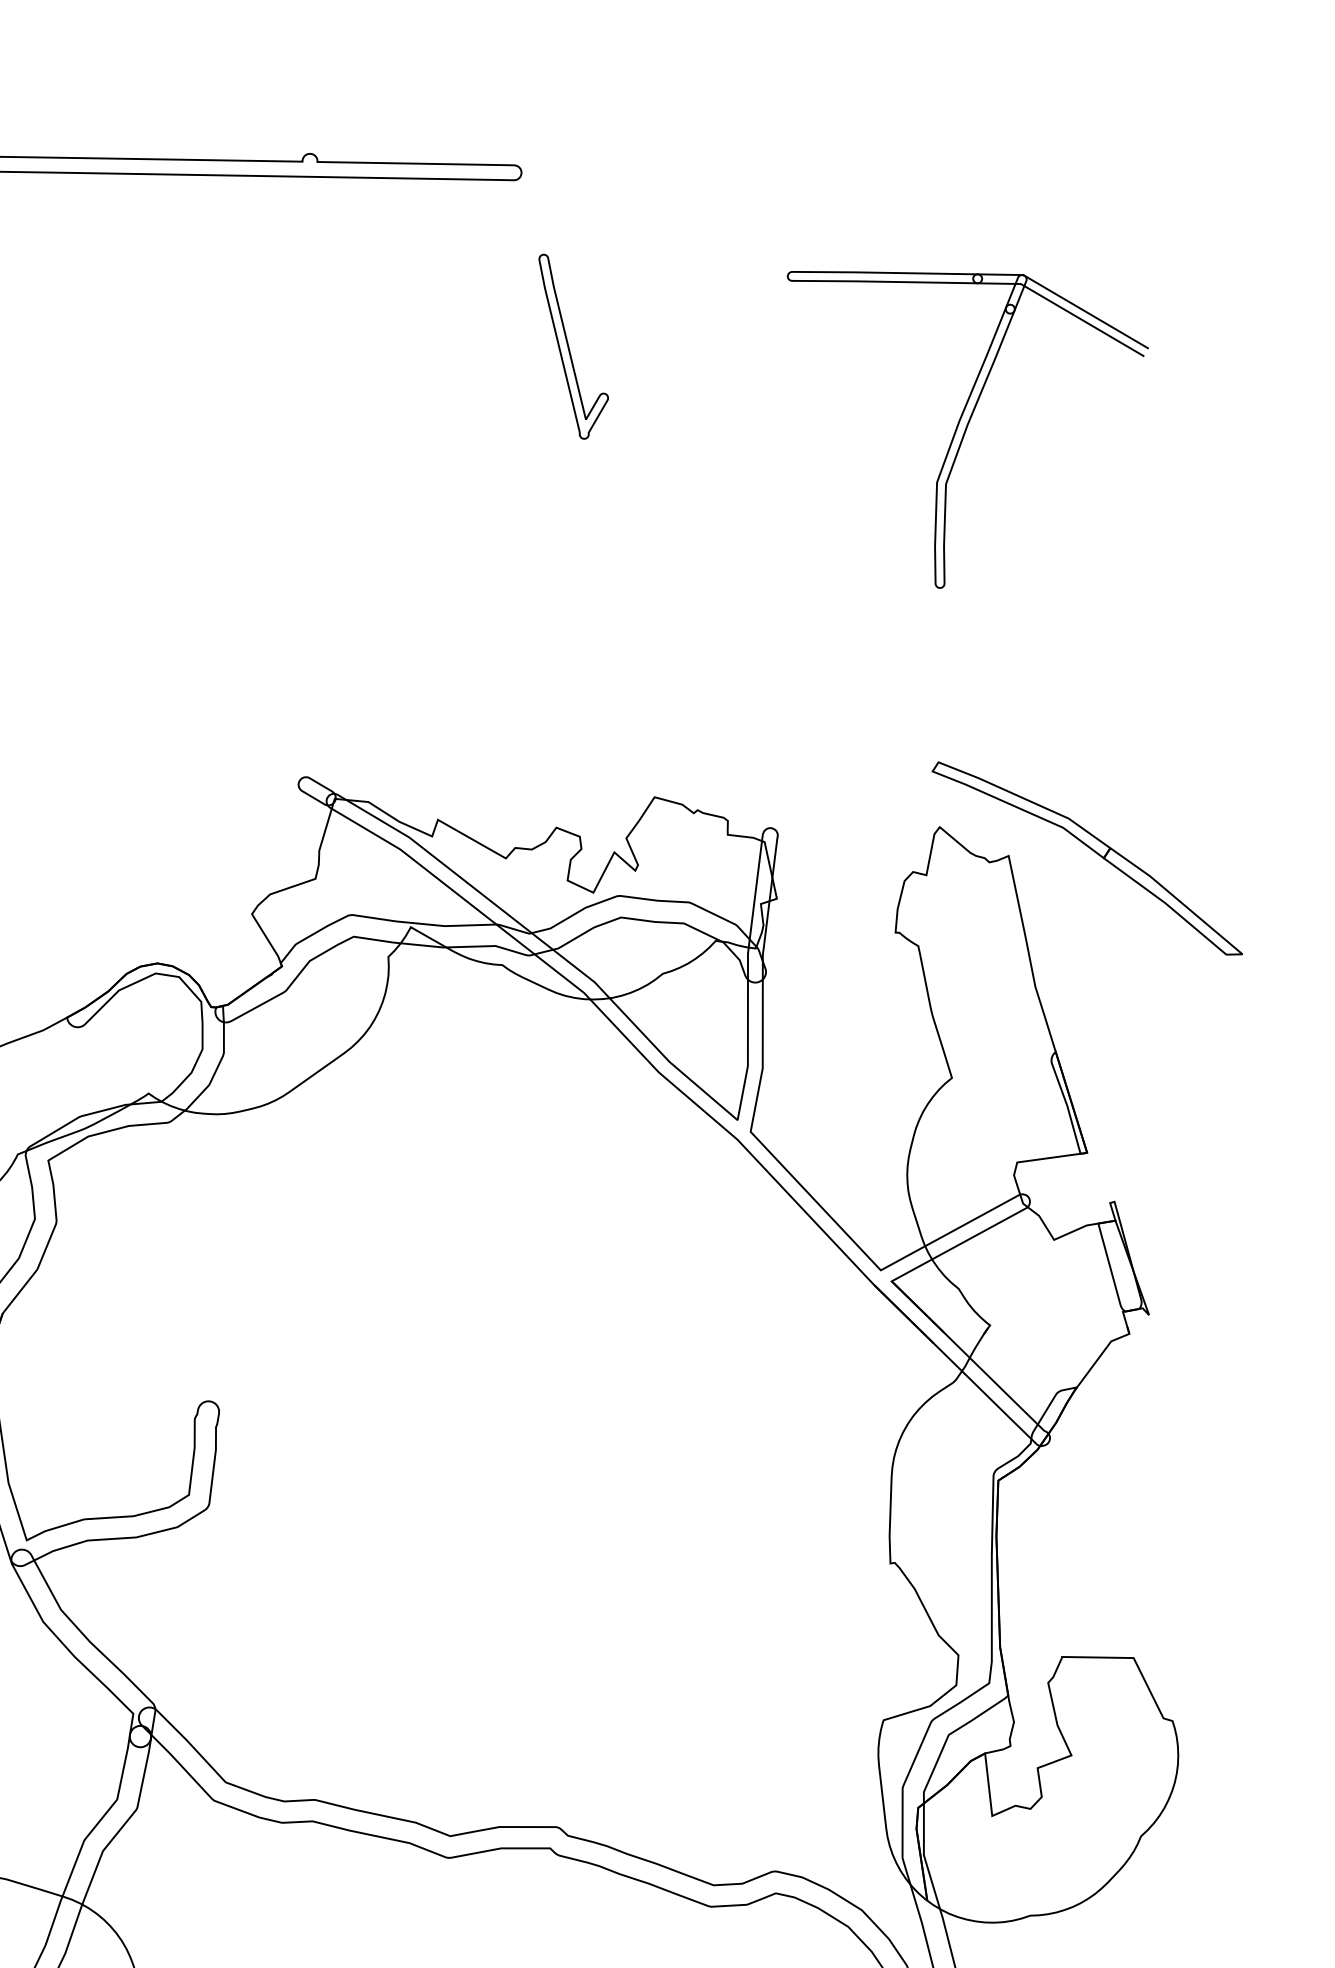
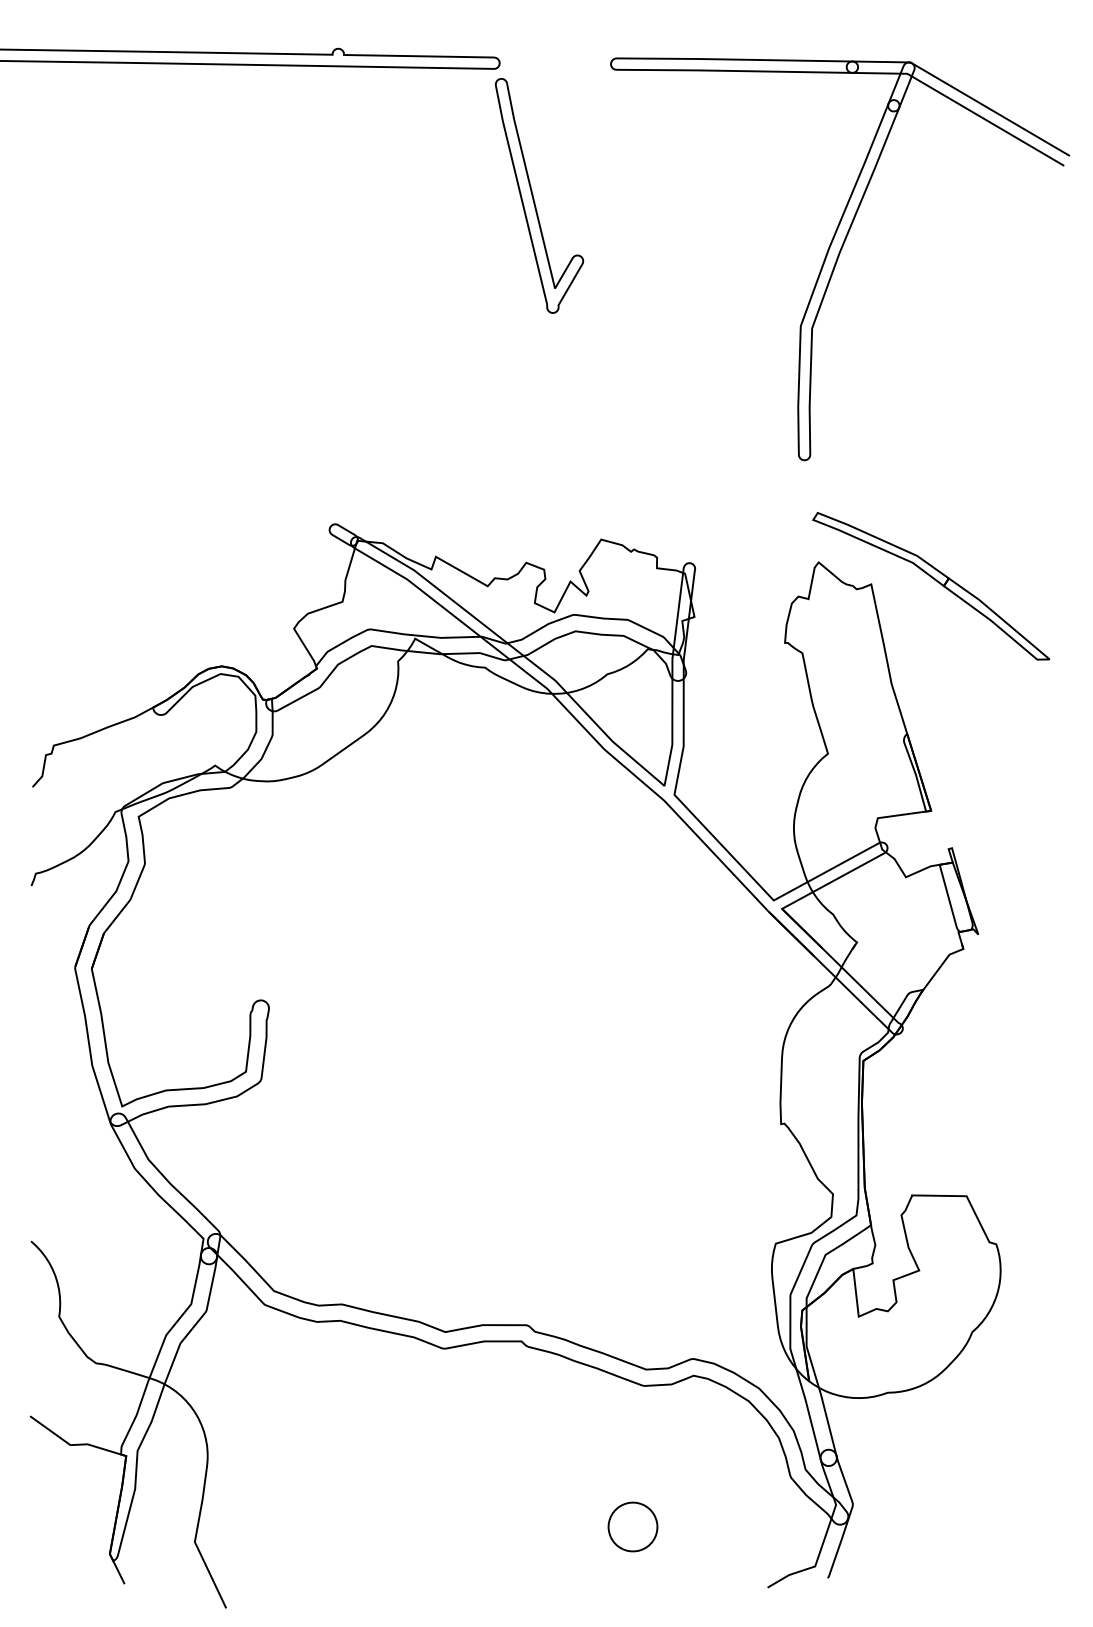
part: (573, 346) -> (539, 195), size x1.67
part: (968, 430) -> (840, 259), size x1.67

